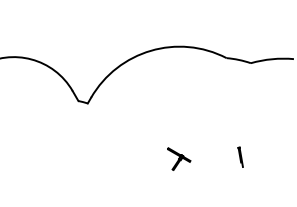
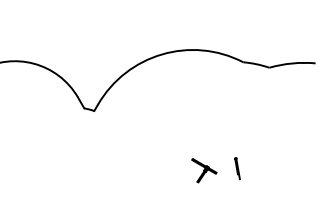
line: (240, 157) -> (237, 168), moved
part: (179, 158) -> (204, 170), moved

